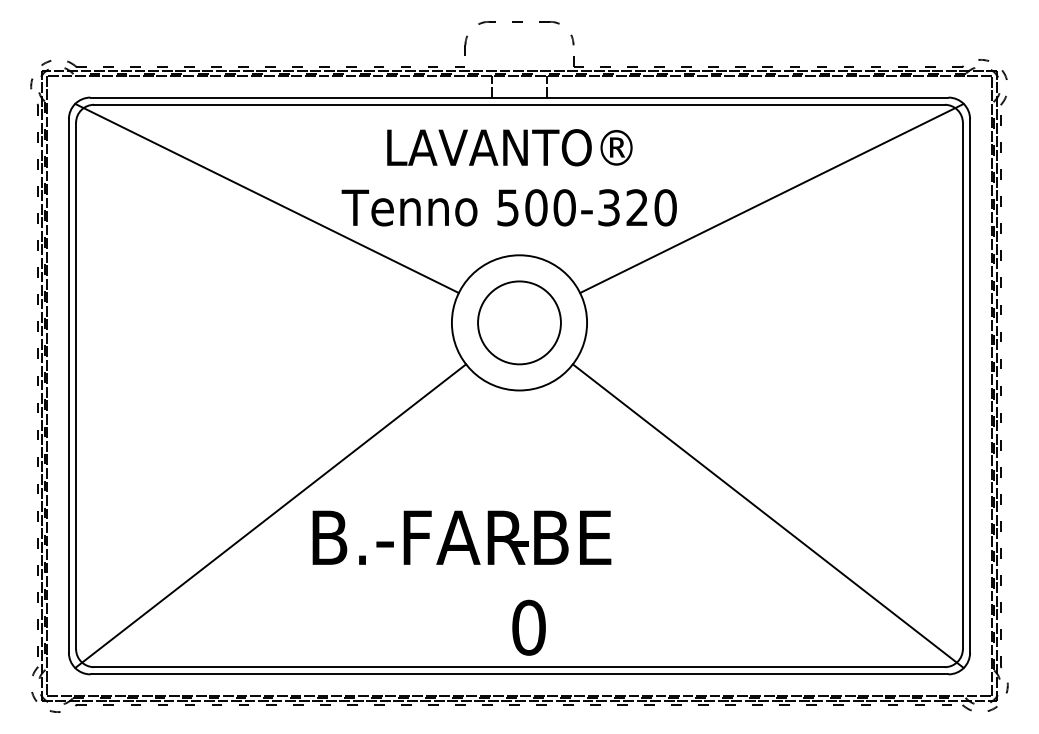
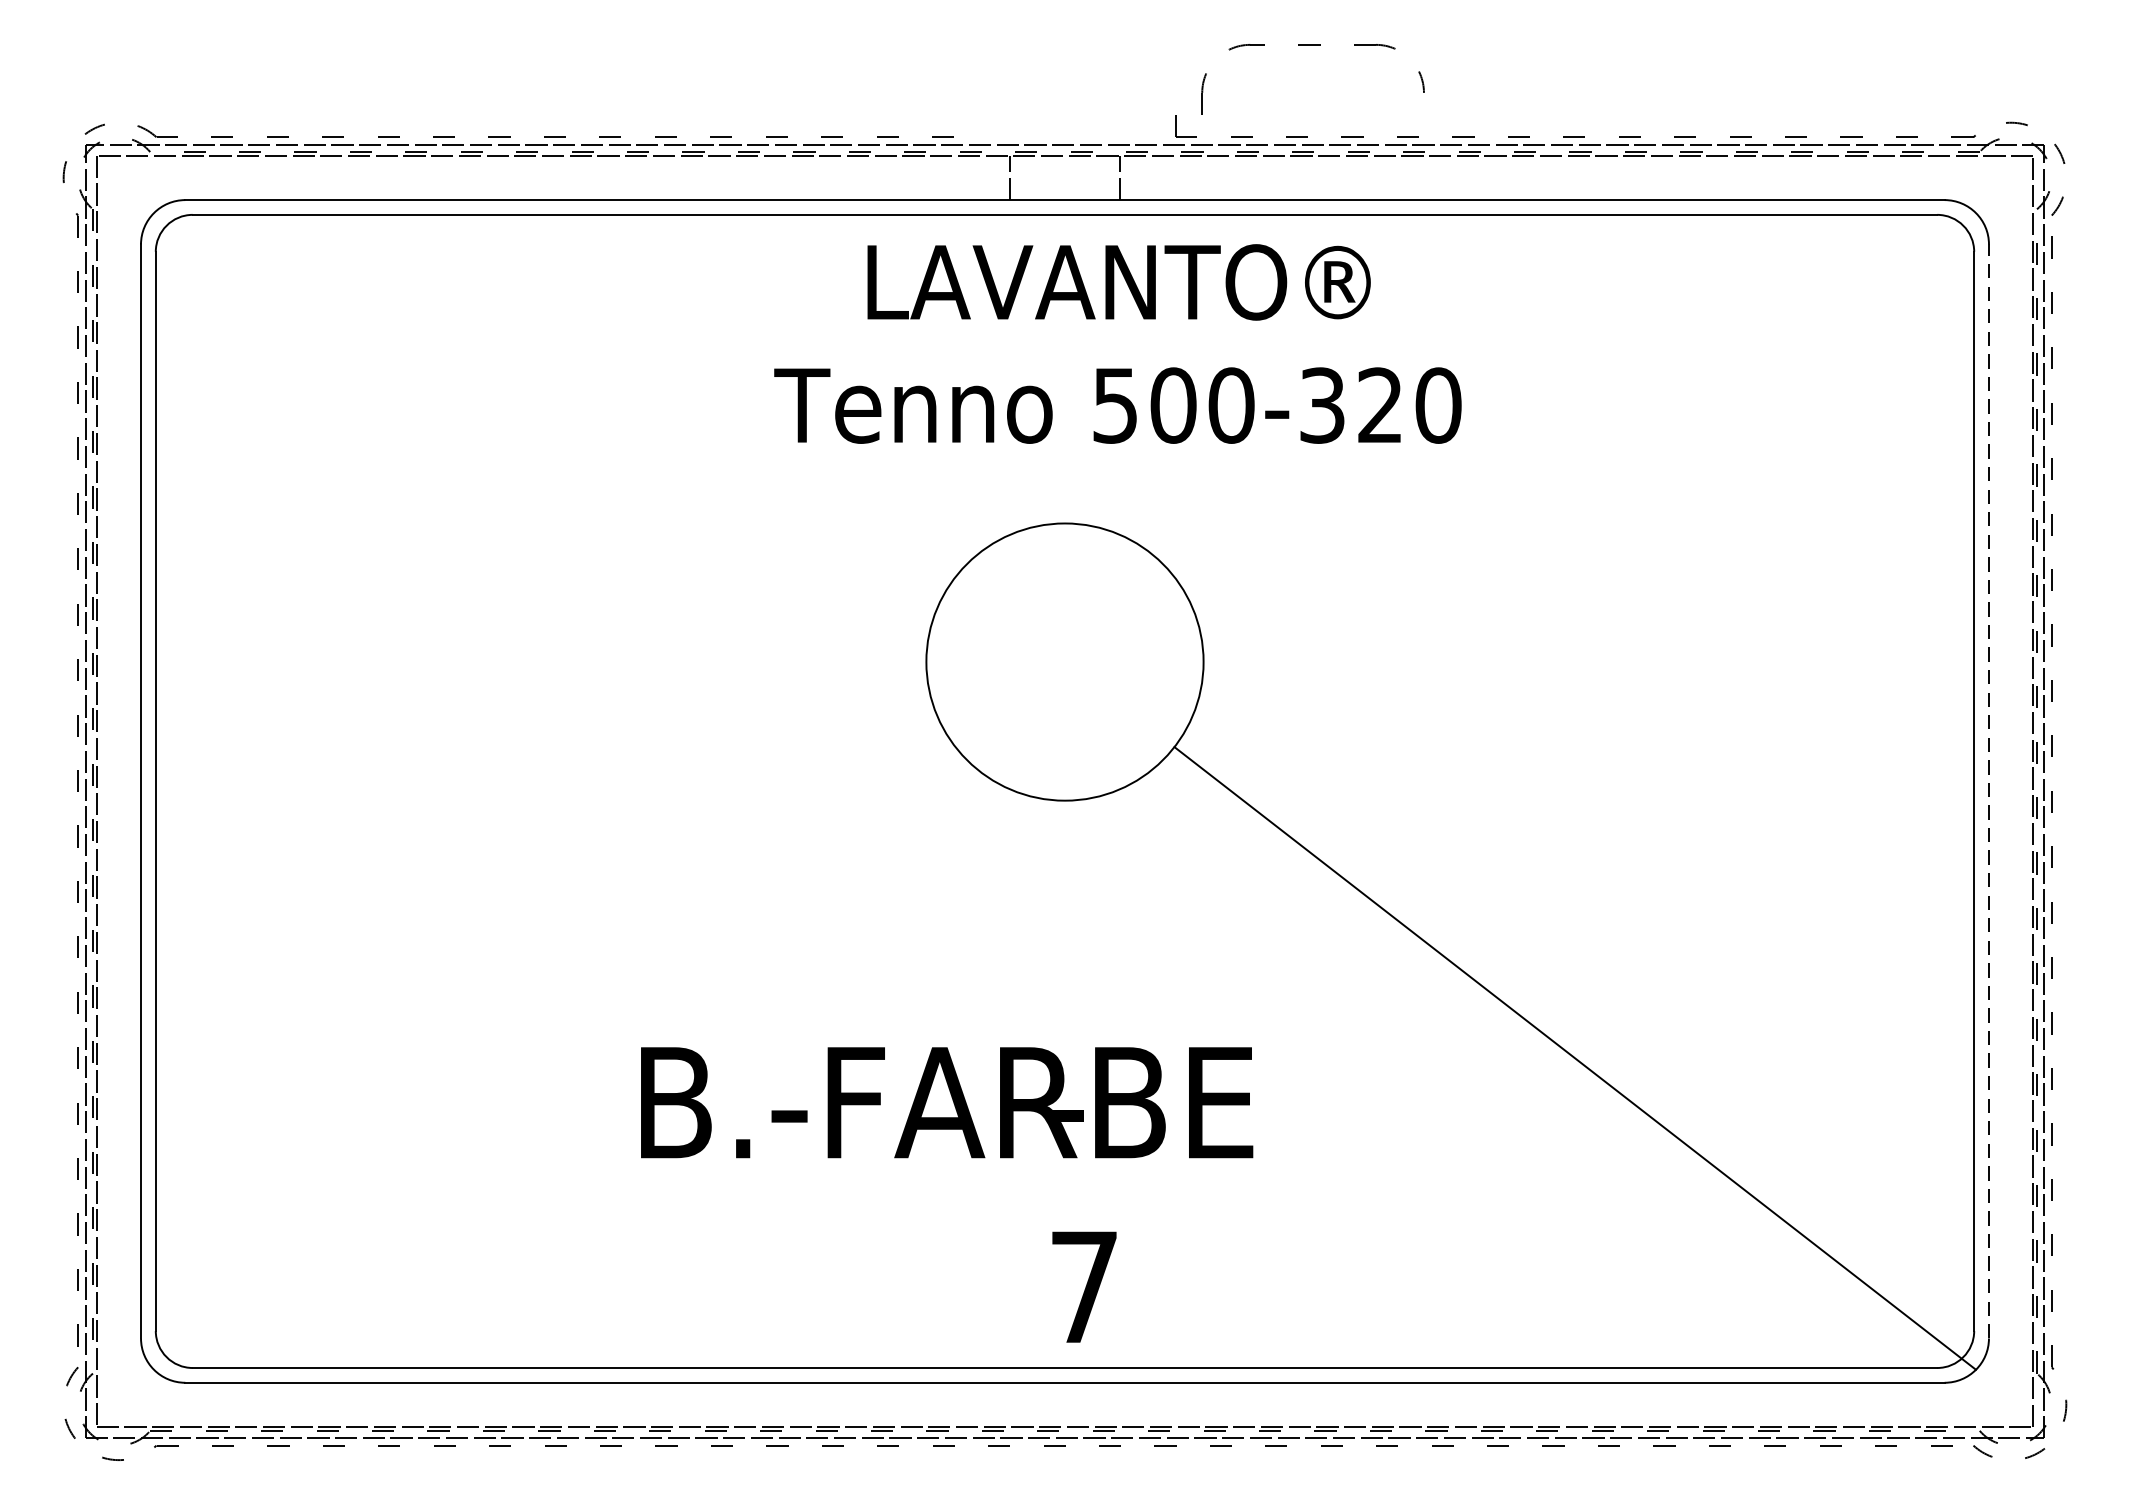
part: (519, 22) -> (1313, 46), moved
text: (508, 177) -> (1116, 343), moved
line: (266, 198) -> (546, 406), removed
line: (771, 198) -> (1581, 406), removed
circle: (519, 322) -> (1065, 661), removed
line: (970, 385) -> (1989, 790), solid -> dashed
line: (270, 516) -> (554, 1059), removed
text: (528, 627) -> (1083, 1286), 0 -> 7

